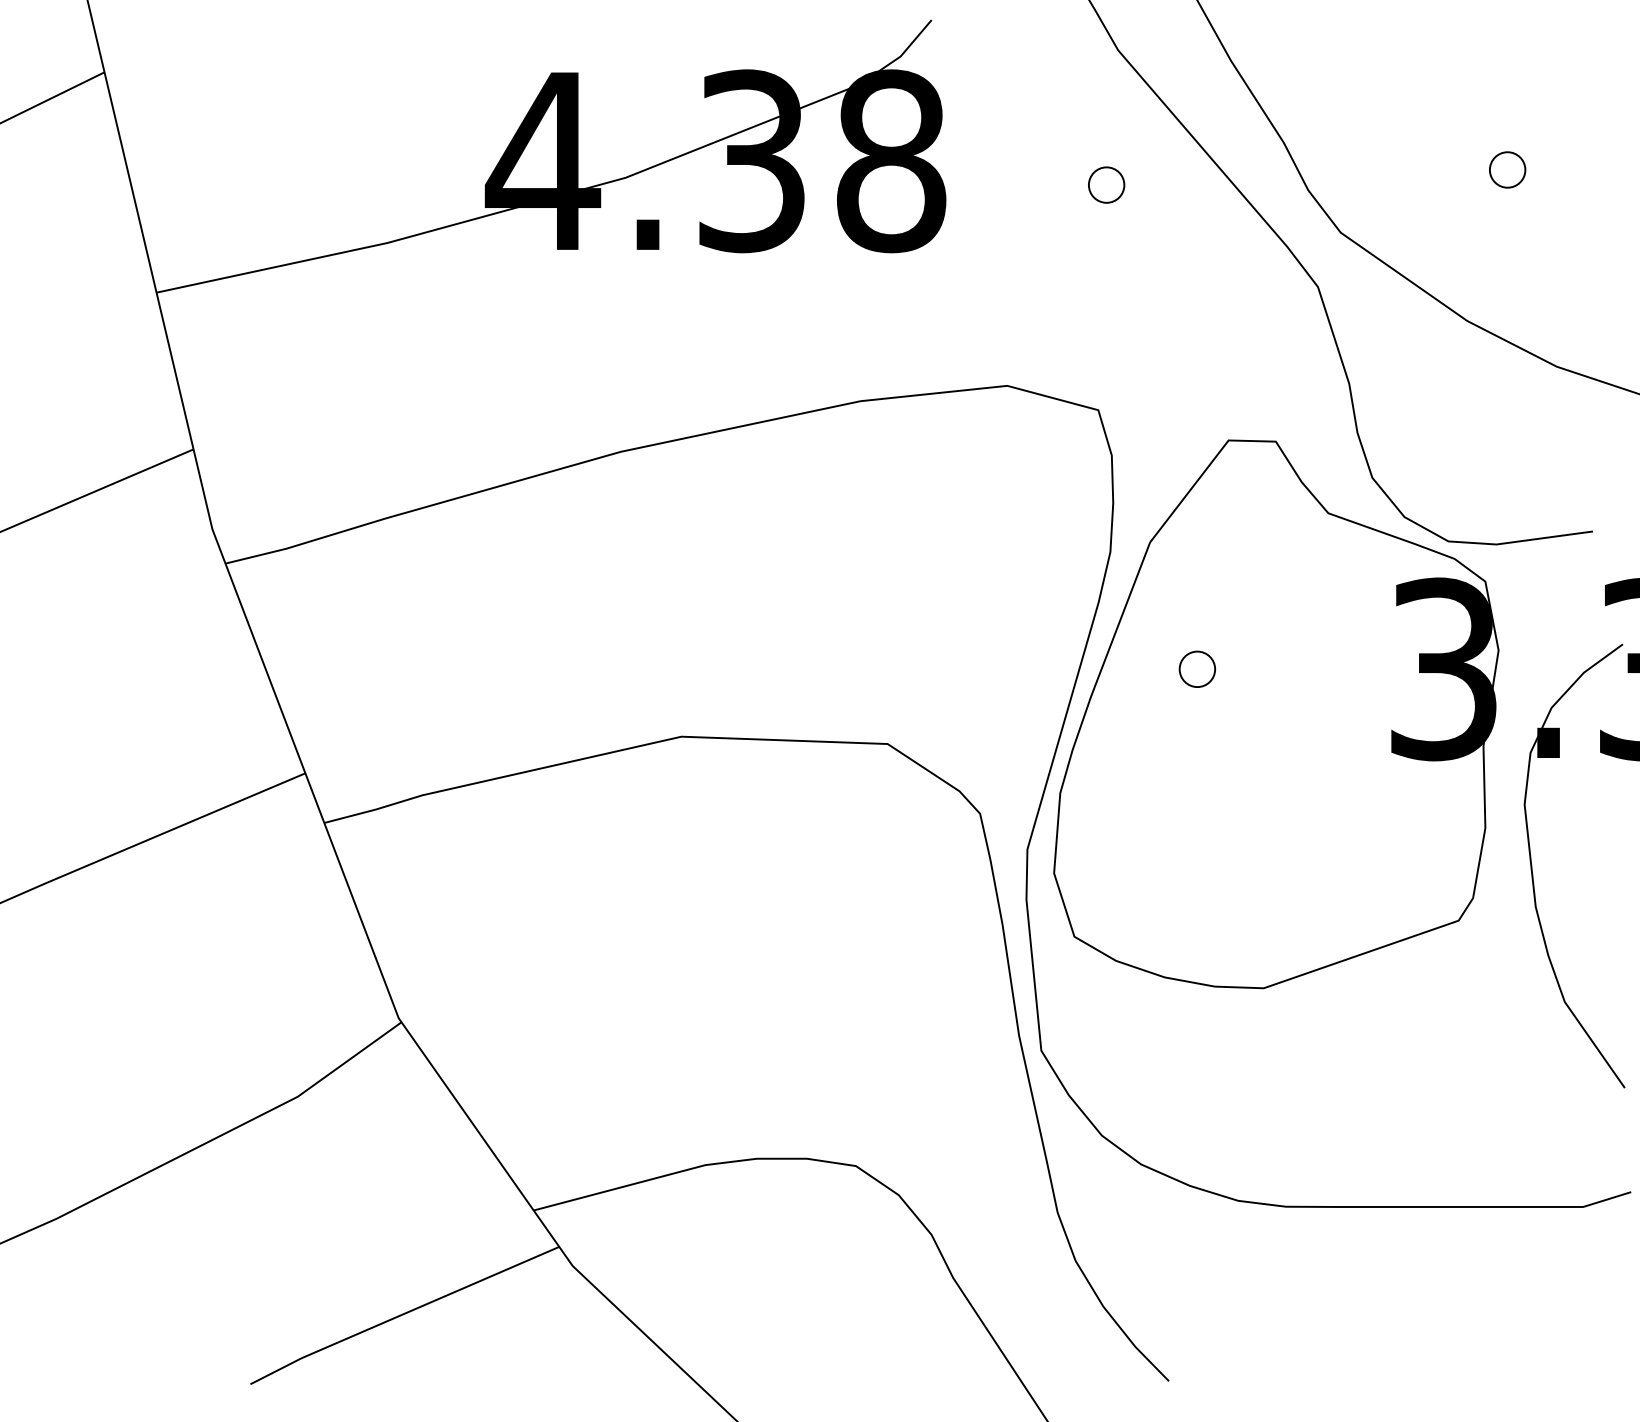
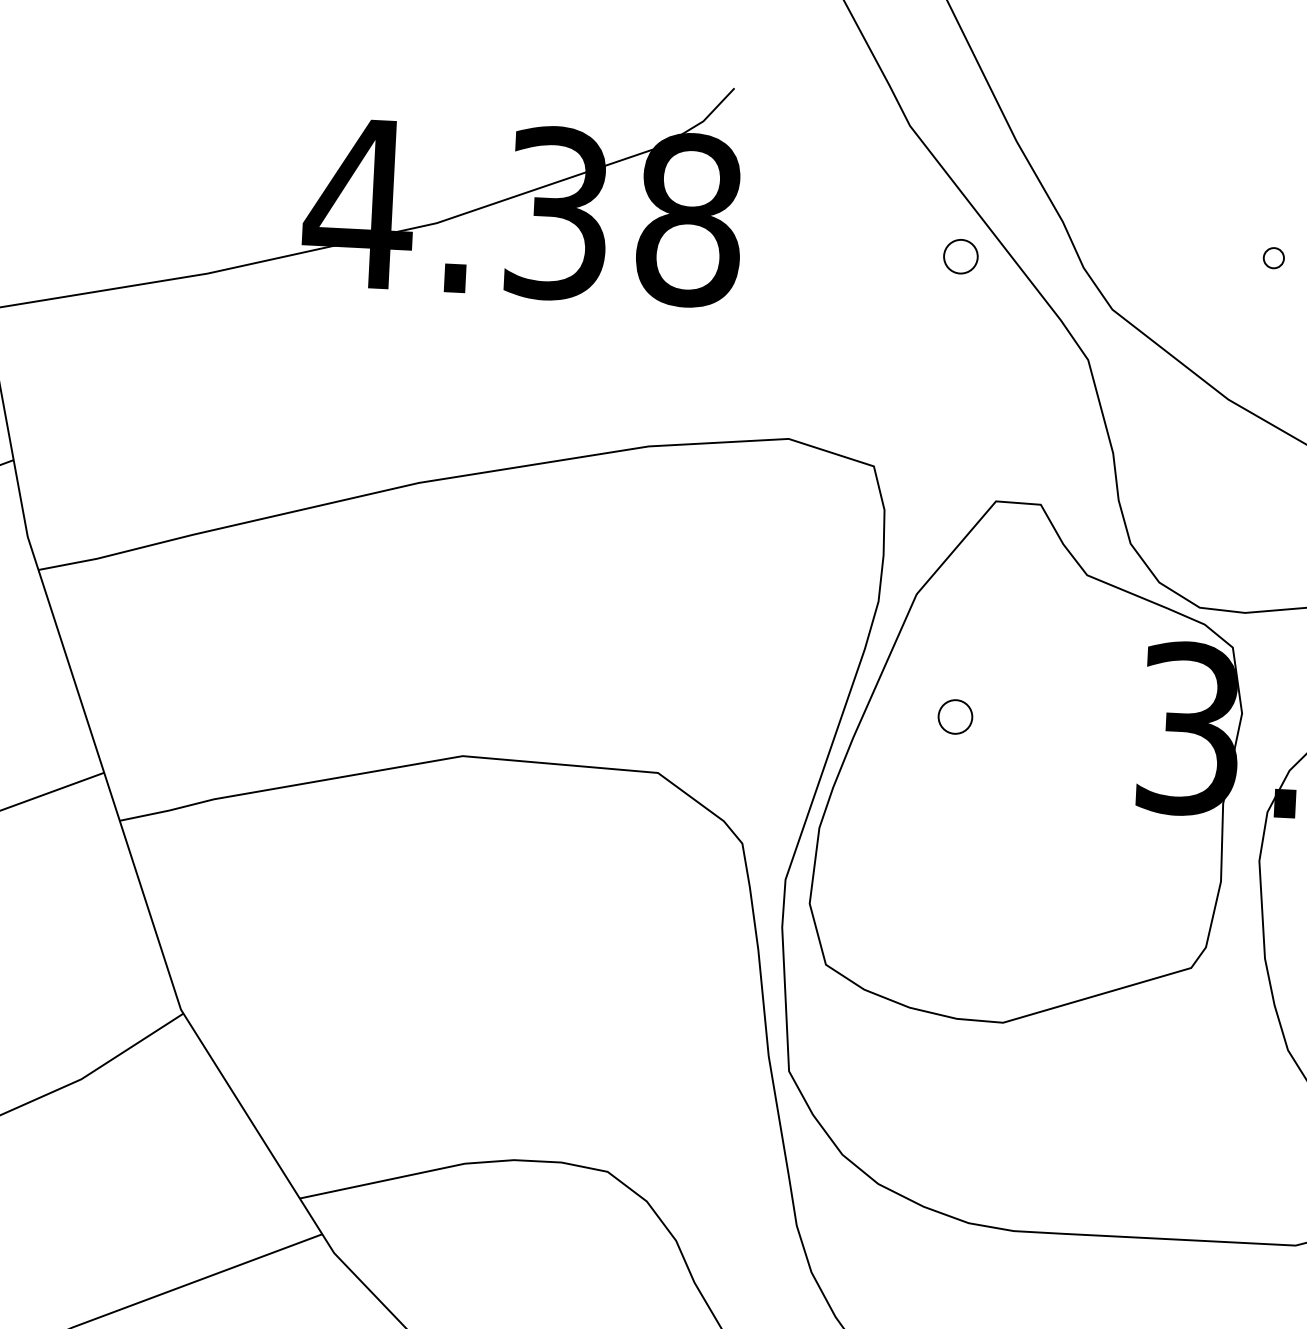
part: (1507, 169) -> (1273, 257), size x0.6
part: (1106, 184) -> (960, 256), moved

